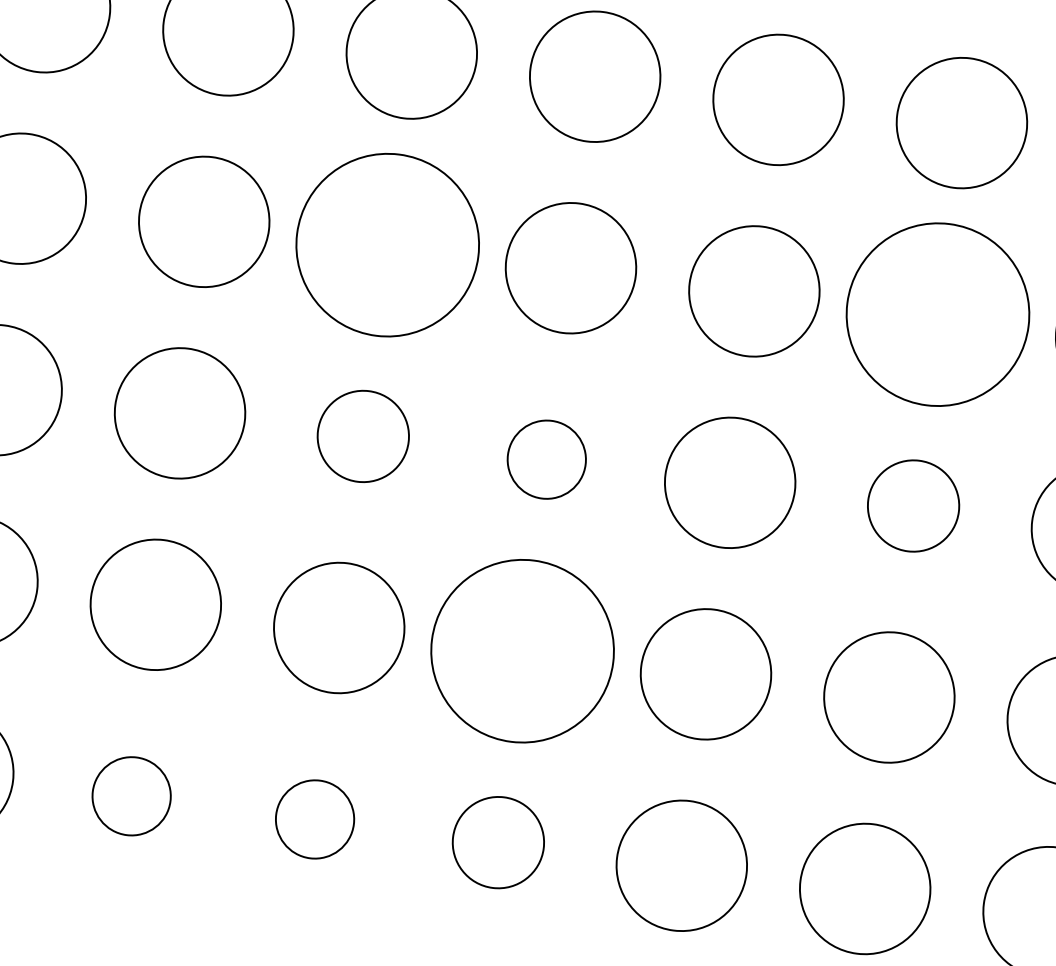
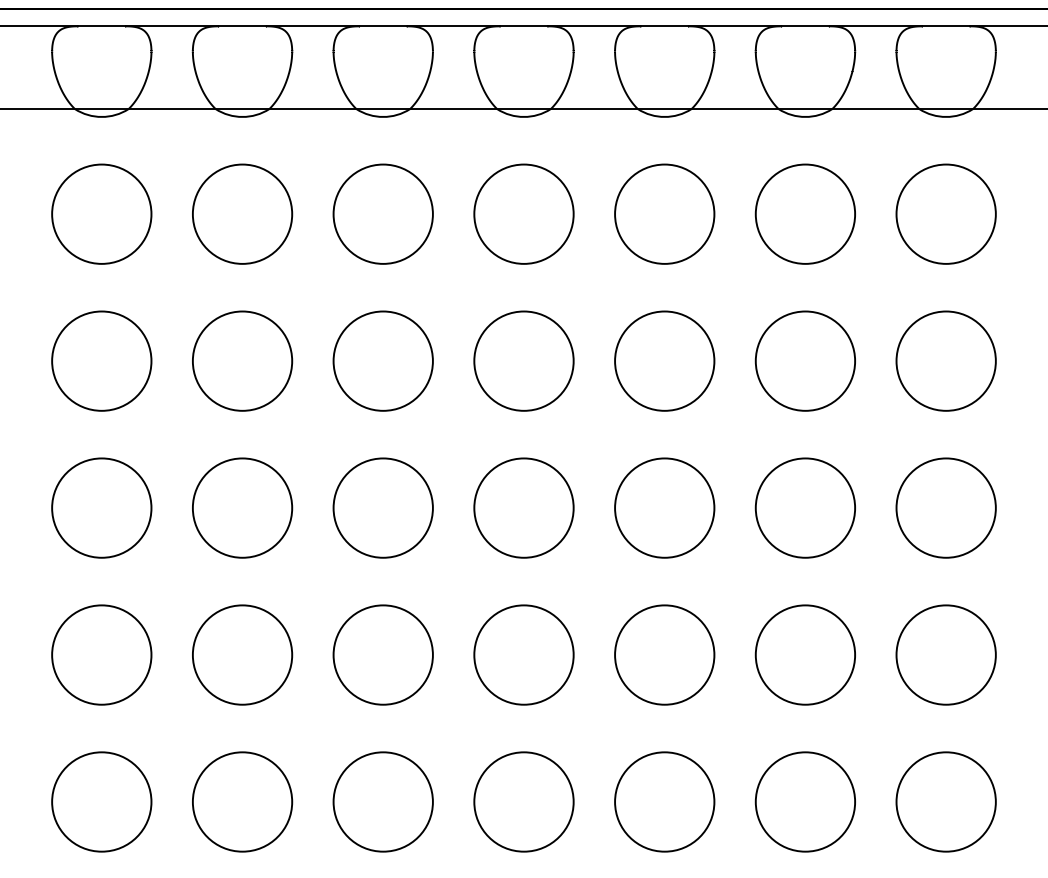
circle: (386, 244) -> (382, 360), size x0.71
circle: (936, 313) -> (804, 360), size x0.71
circle: (362, 435) -> (382, 507), size x1.43
circle: (546, 458) -> (523, 507), size x1.67
circle: (913, 505) -> (805, 507), size x1.43
circle: (522, 650) -> (523, 654), size x0.71
circle: (131, 795) -> (242, 801), size x1.67
circle: (314, 818) -> (382, 801), size x1.67
circle: (497, 841) -> (523, 801), size x1.43

